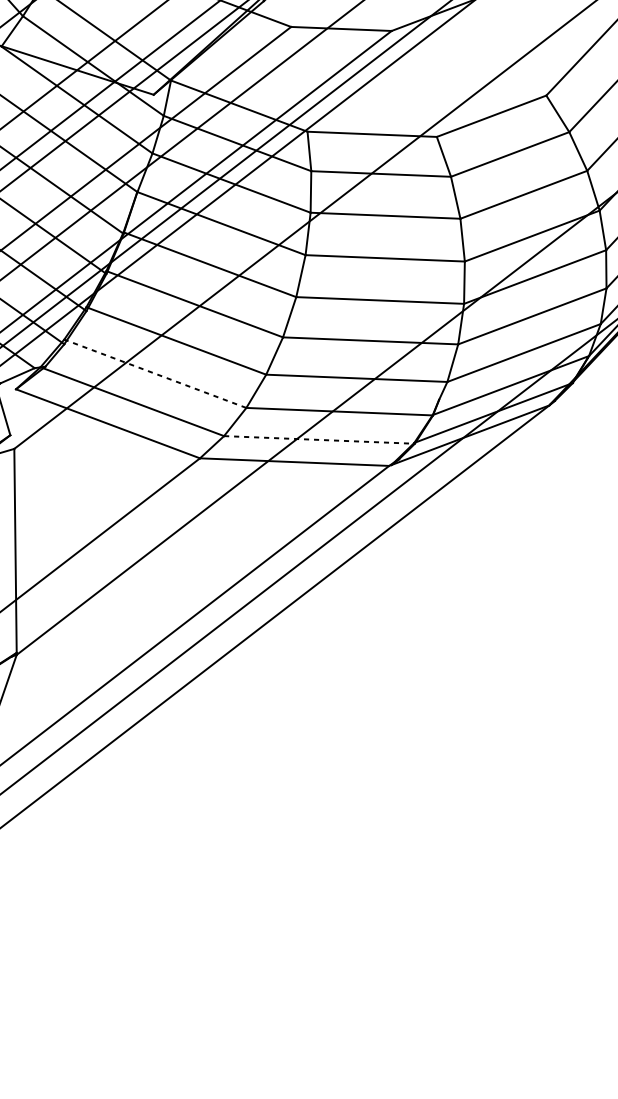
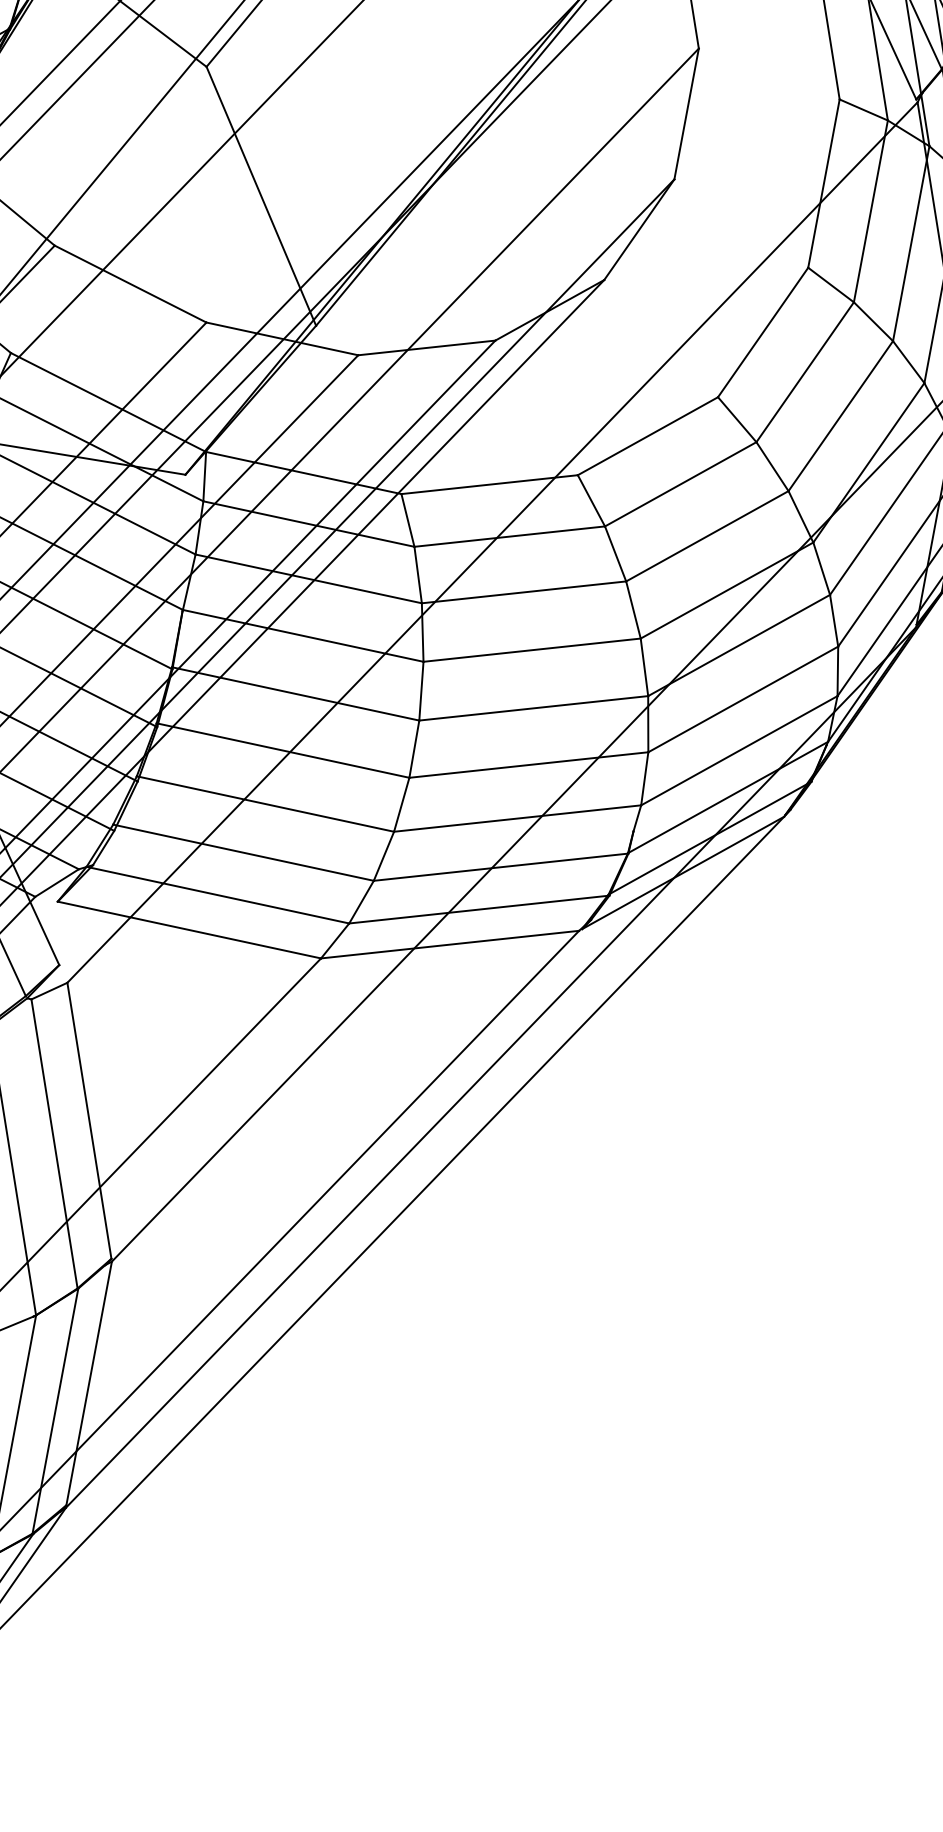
line: (155, 373) -> (243, 852), dashed -> solid
line: (319, 439) -> (479, 909), dashed -> solid

